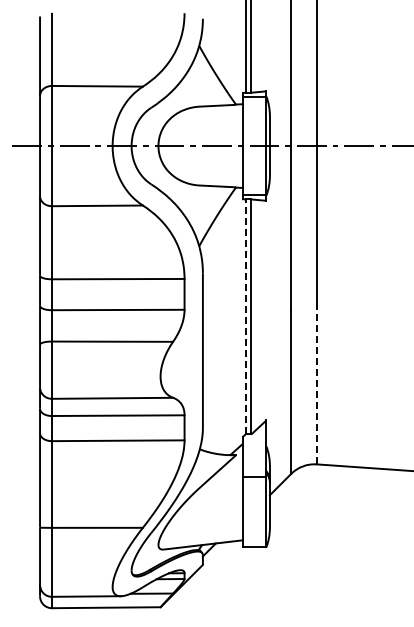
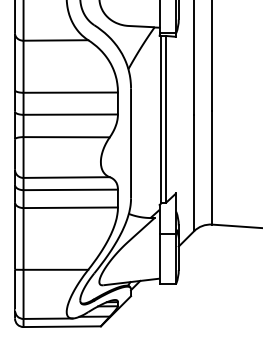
line: (245, 316) -> (161, 119), dashed -> solid
line: (316, 384) -> (211, 167), dashed -> solid

